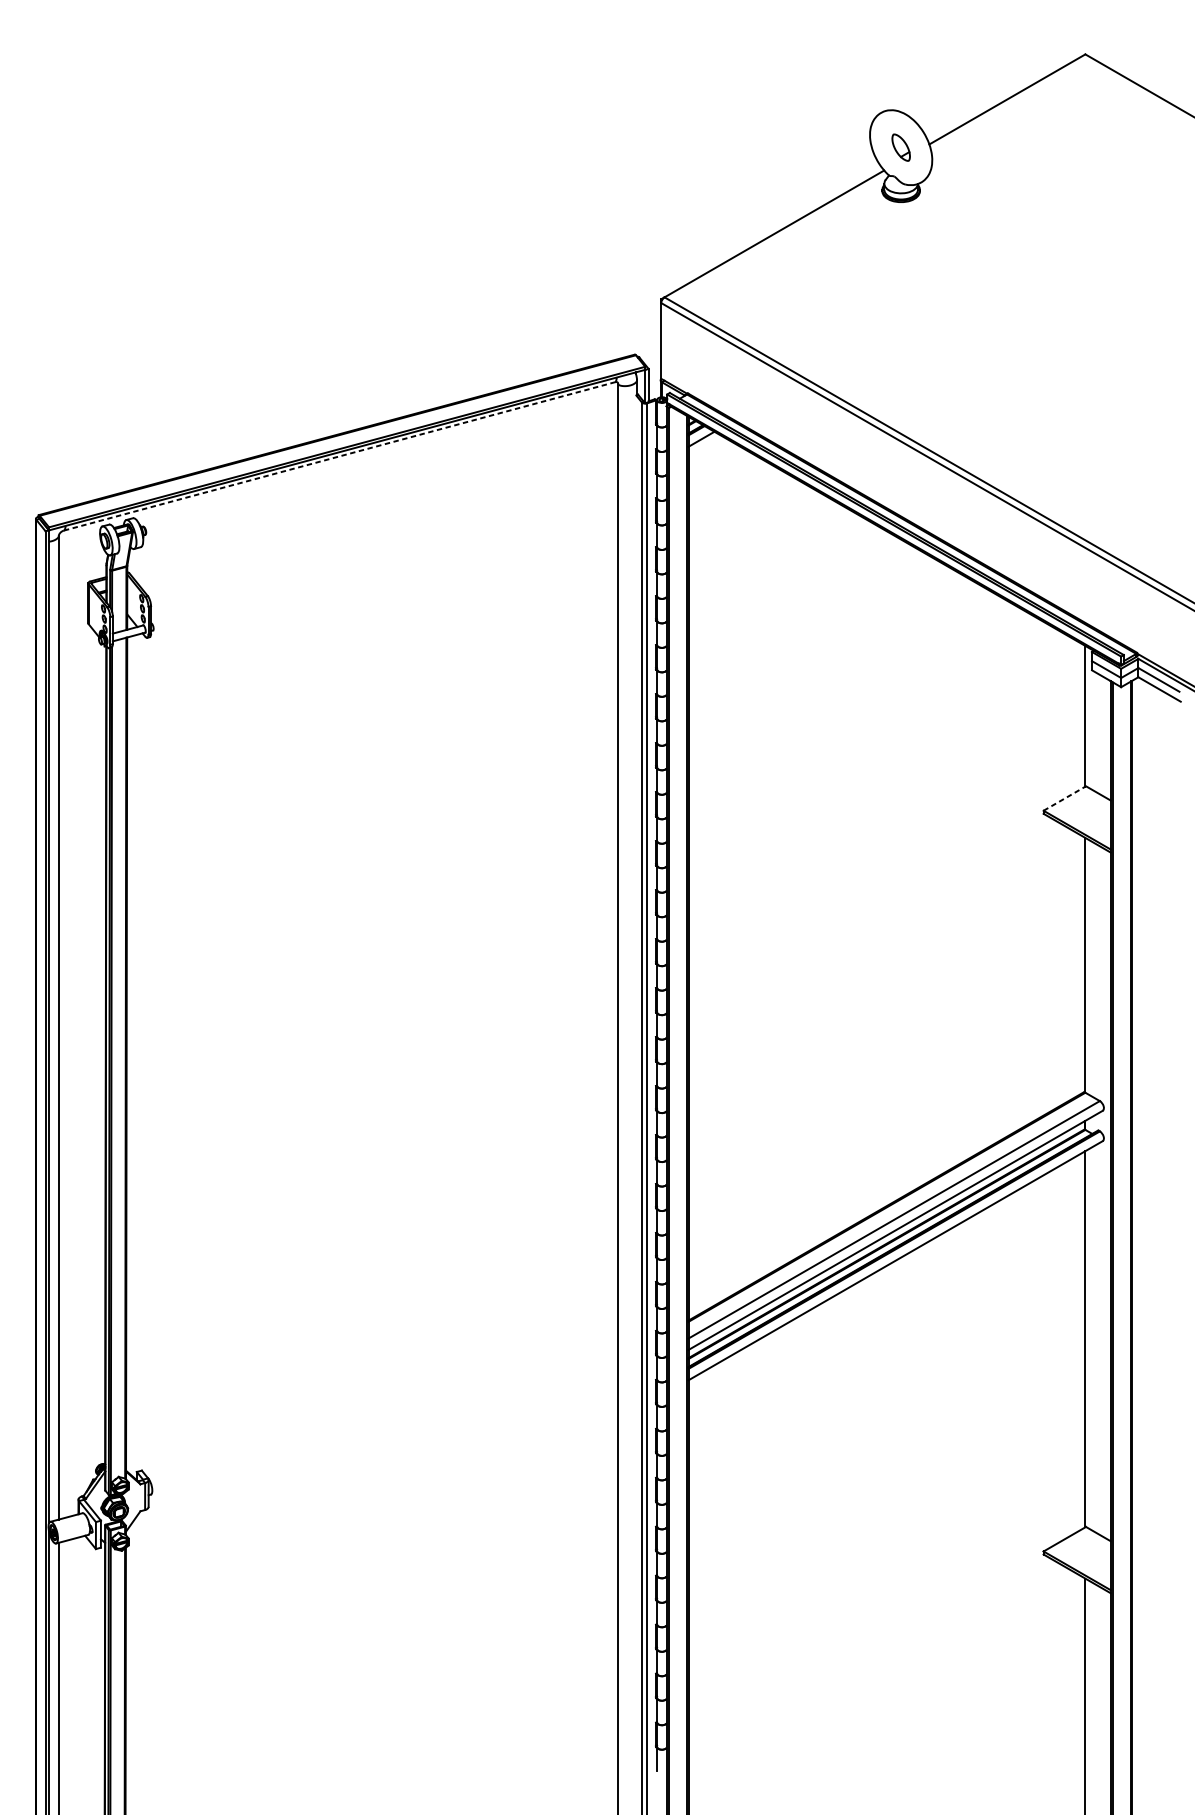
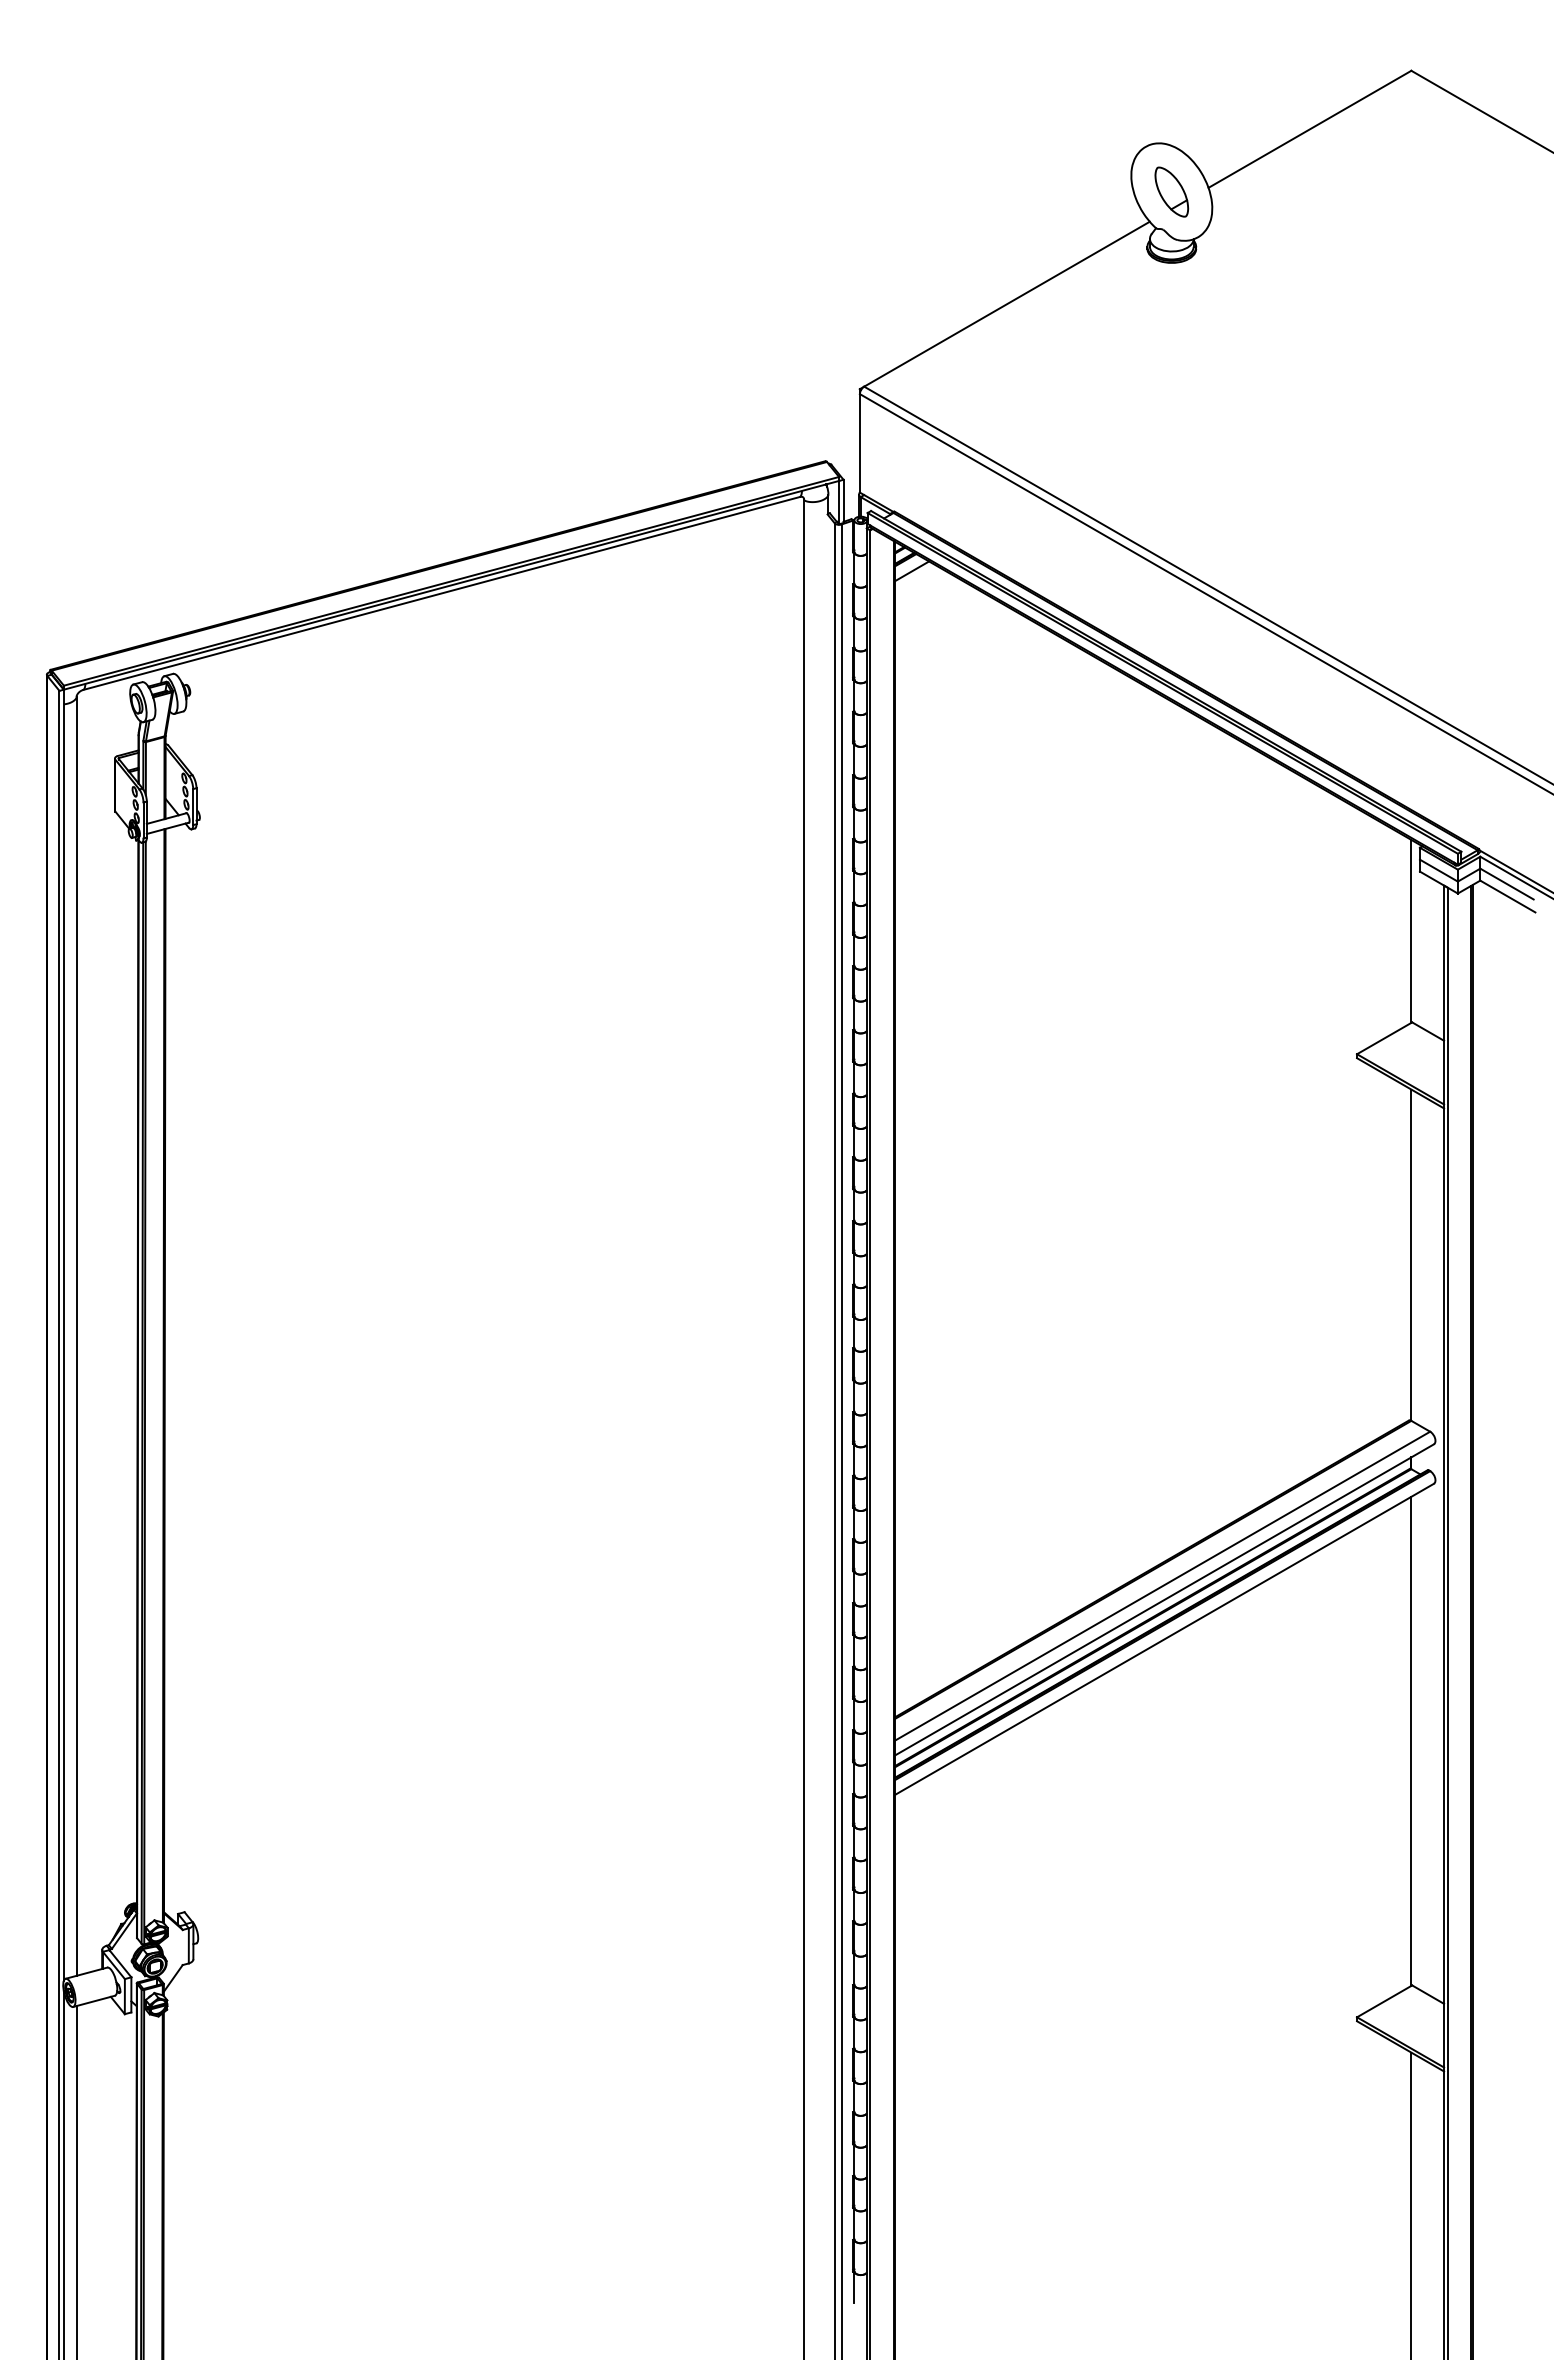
part: (900, 147) -> (1171, 191), size x1.43
line: (340, 456) -> (442, 593), dashed -> solid
line: (1064, 798) -> (1384, 1038), dashed -> solid

